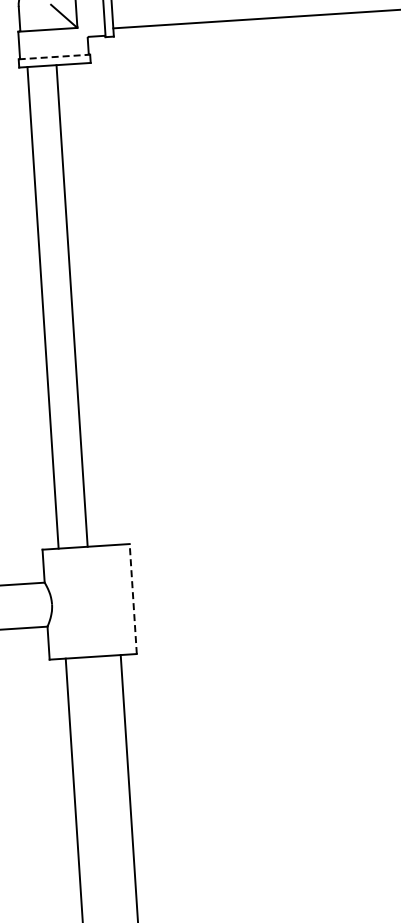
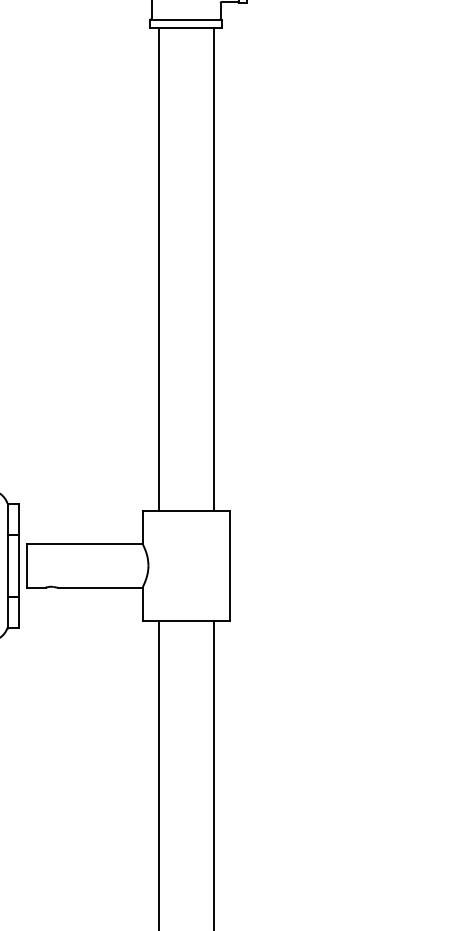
line: (54, 56) -> (186, 19), dashed -> solid
line: (71, 306) -> (213, 269), moved
line: (132, 598) -> (229, 565), dashed -> solid

